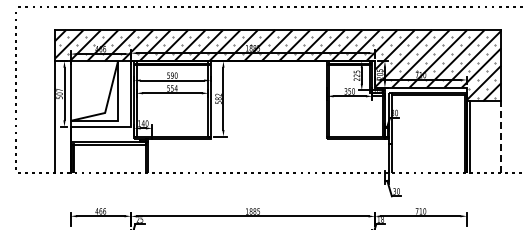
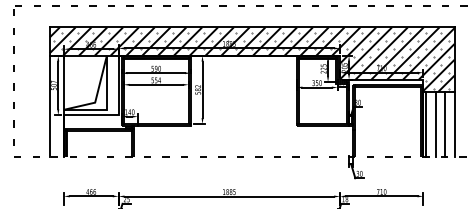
line: (480, 136) -> (435, 124), added
line: (490, 136) -> (444, 124), added
line: (501, 137) -> (454, 124), dashed -> solid

